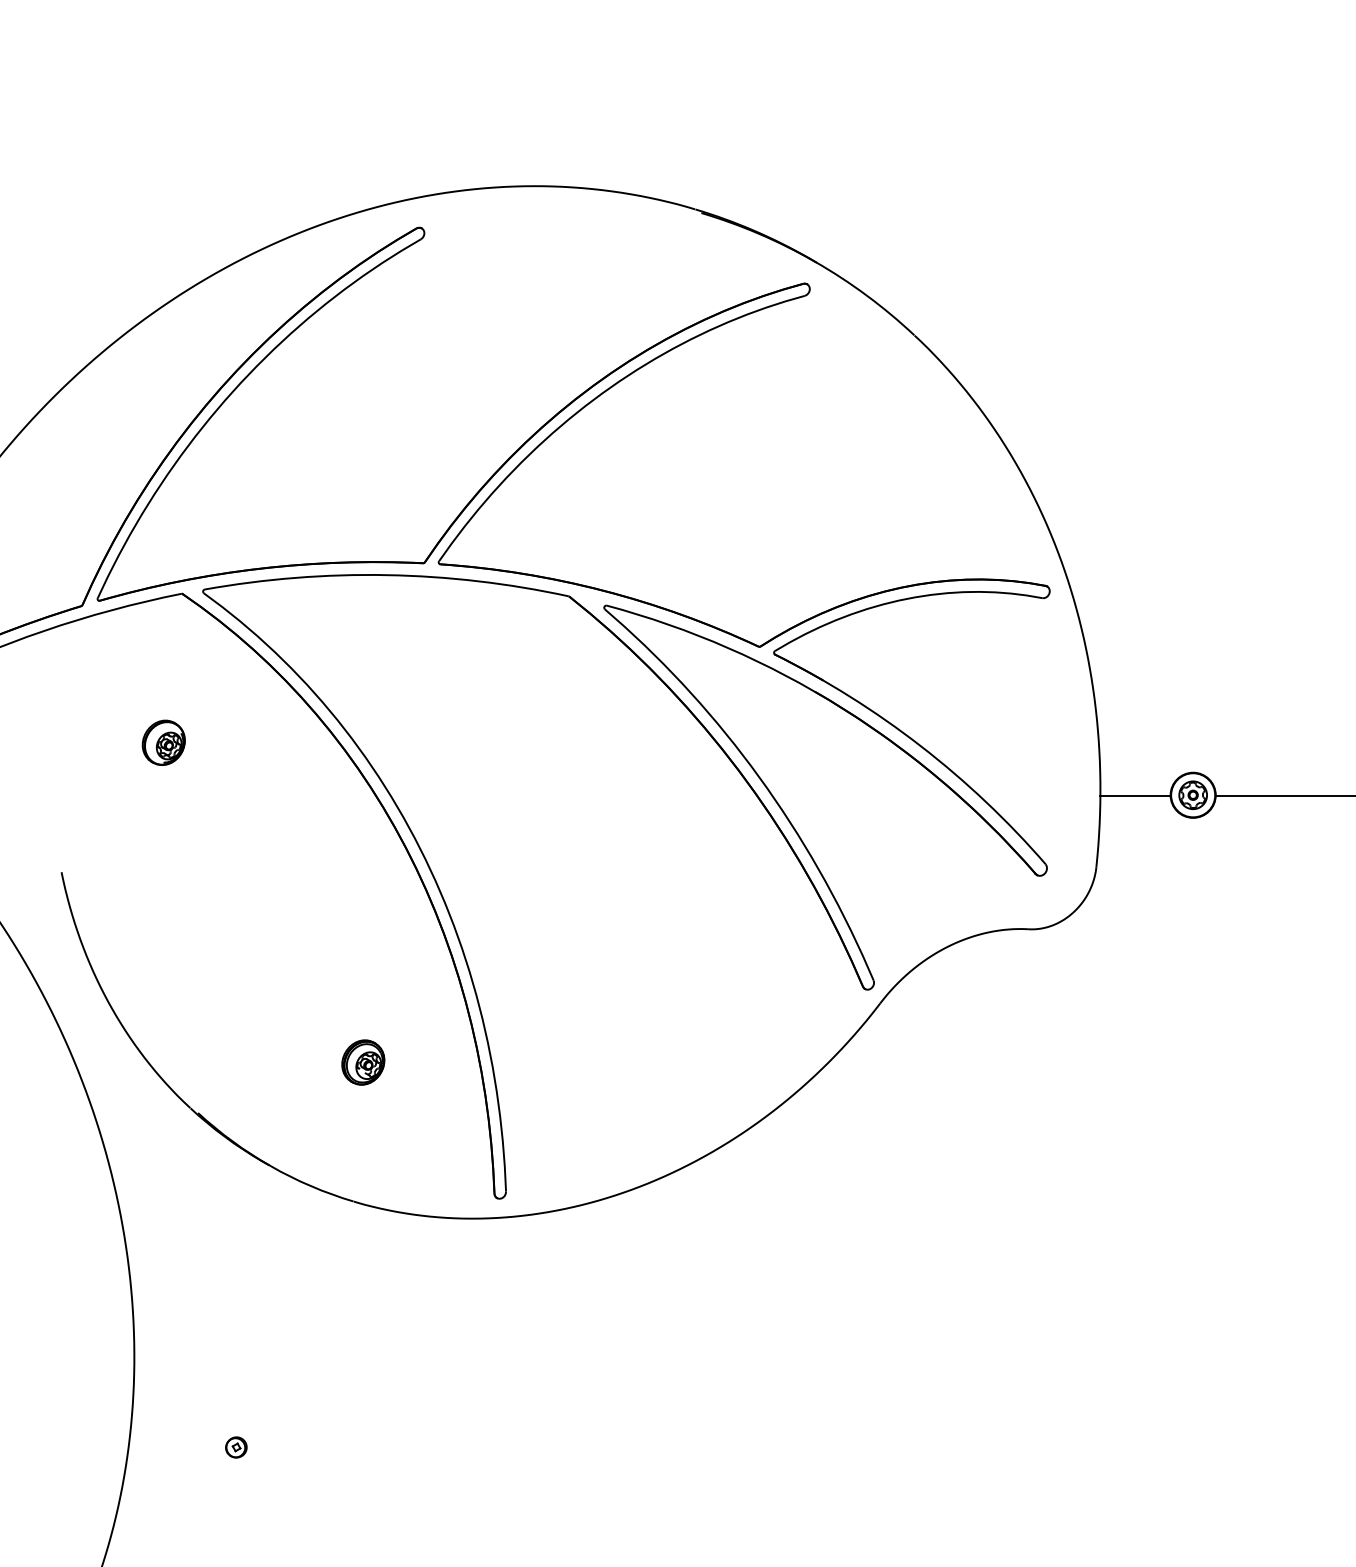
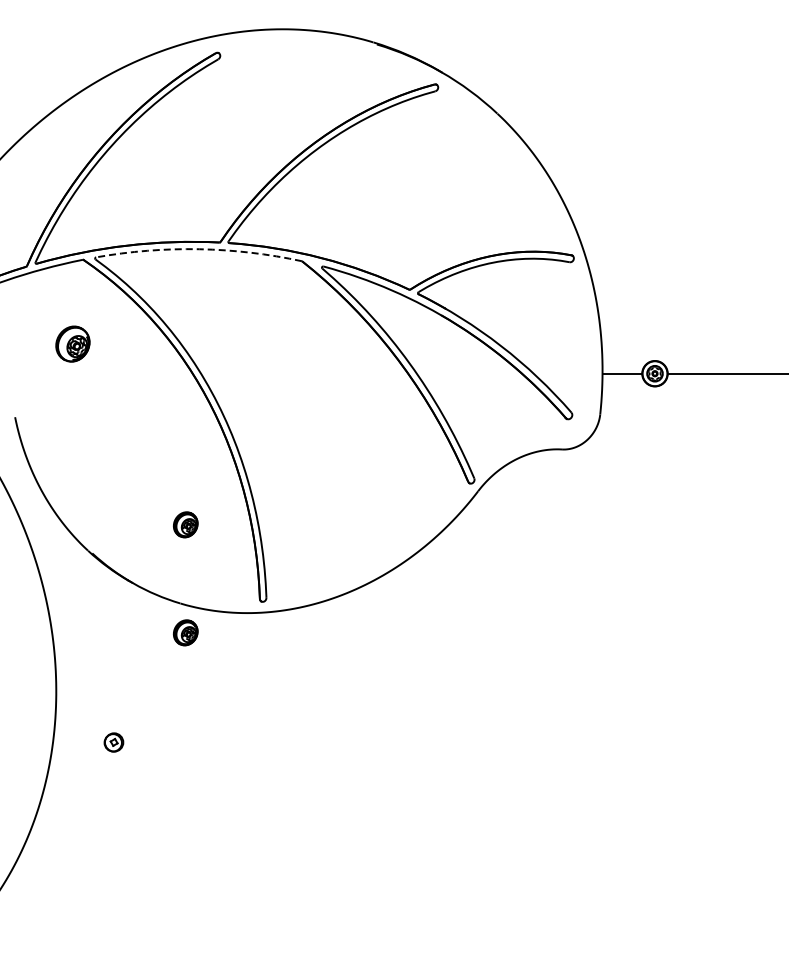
arc: (387, 575) -> (199, 249), solid -> dashed
part: (163, 741) -> (72, 343), size x1.4
part: (362, 1252) -> (185, 632), added
part: (235, 1447) -> (113, 742), size x1.6

